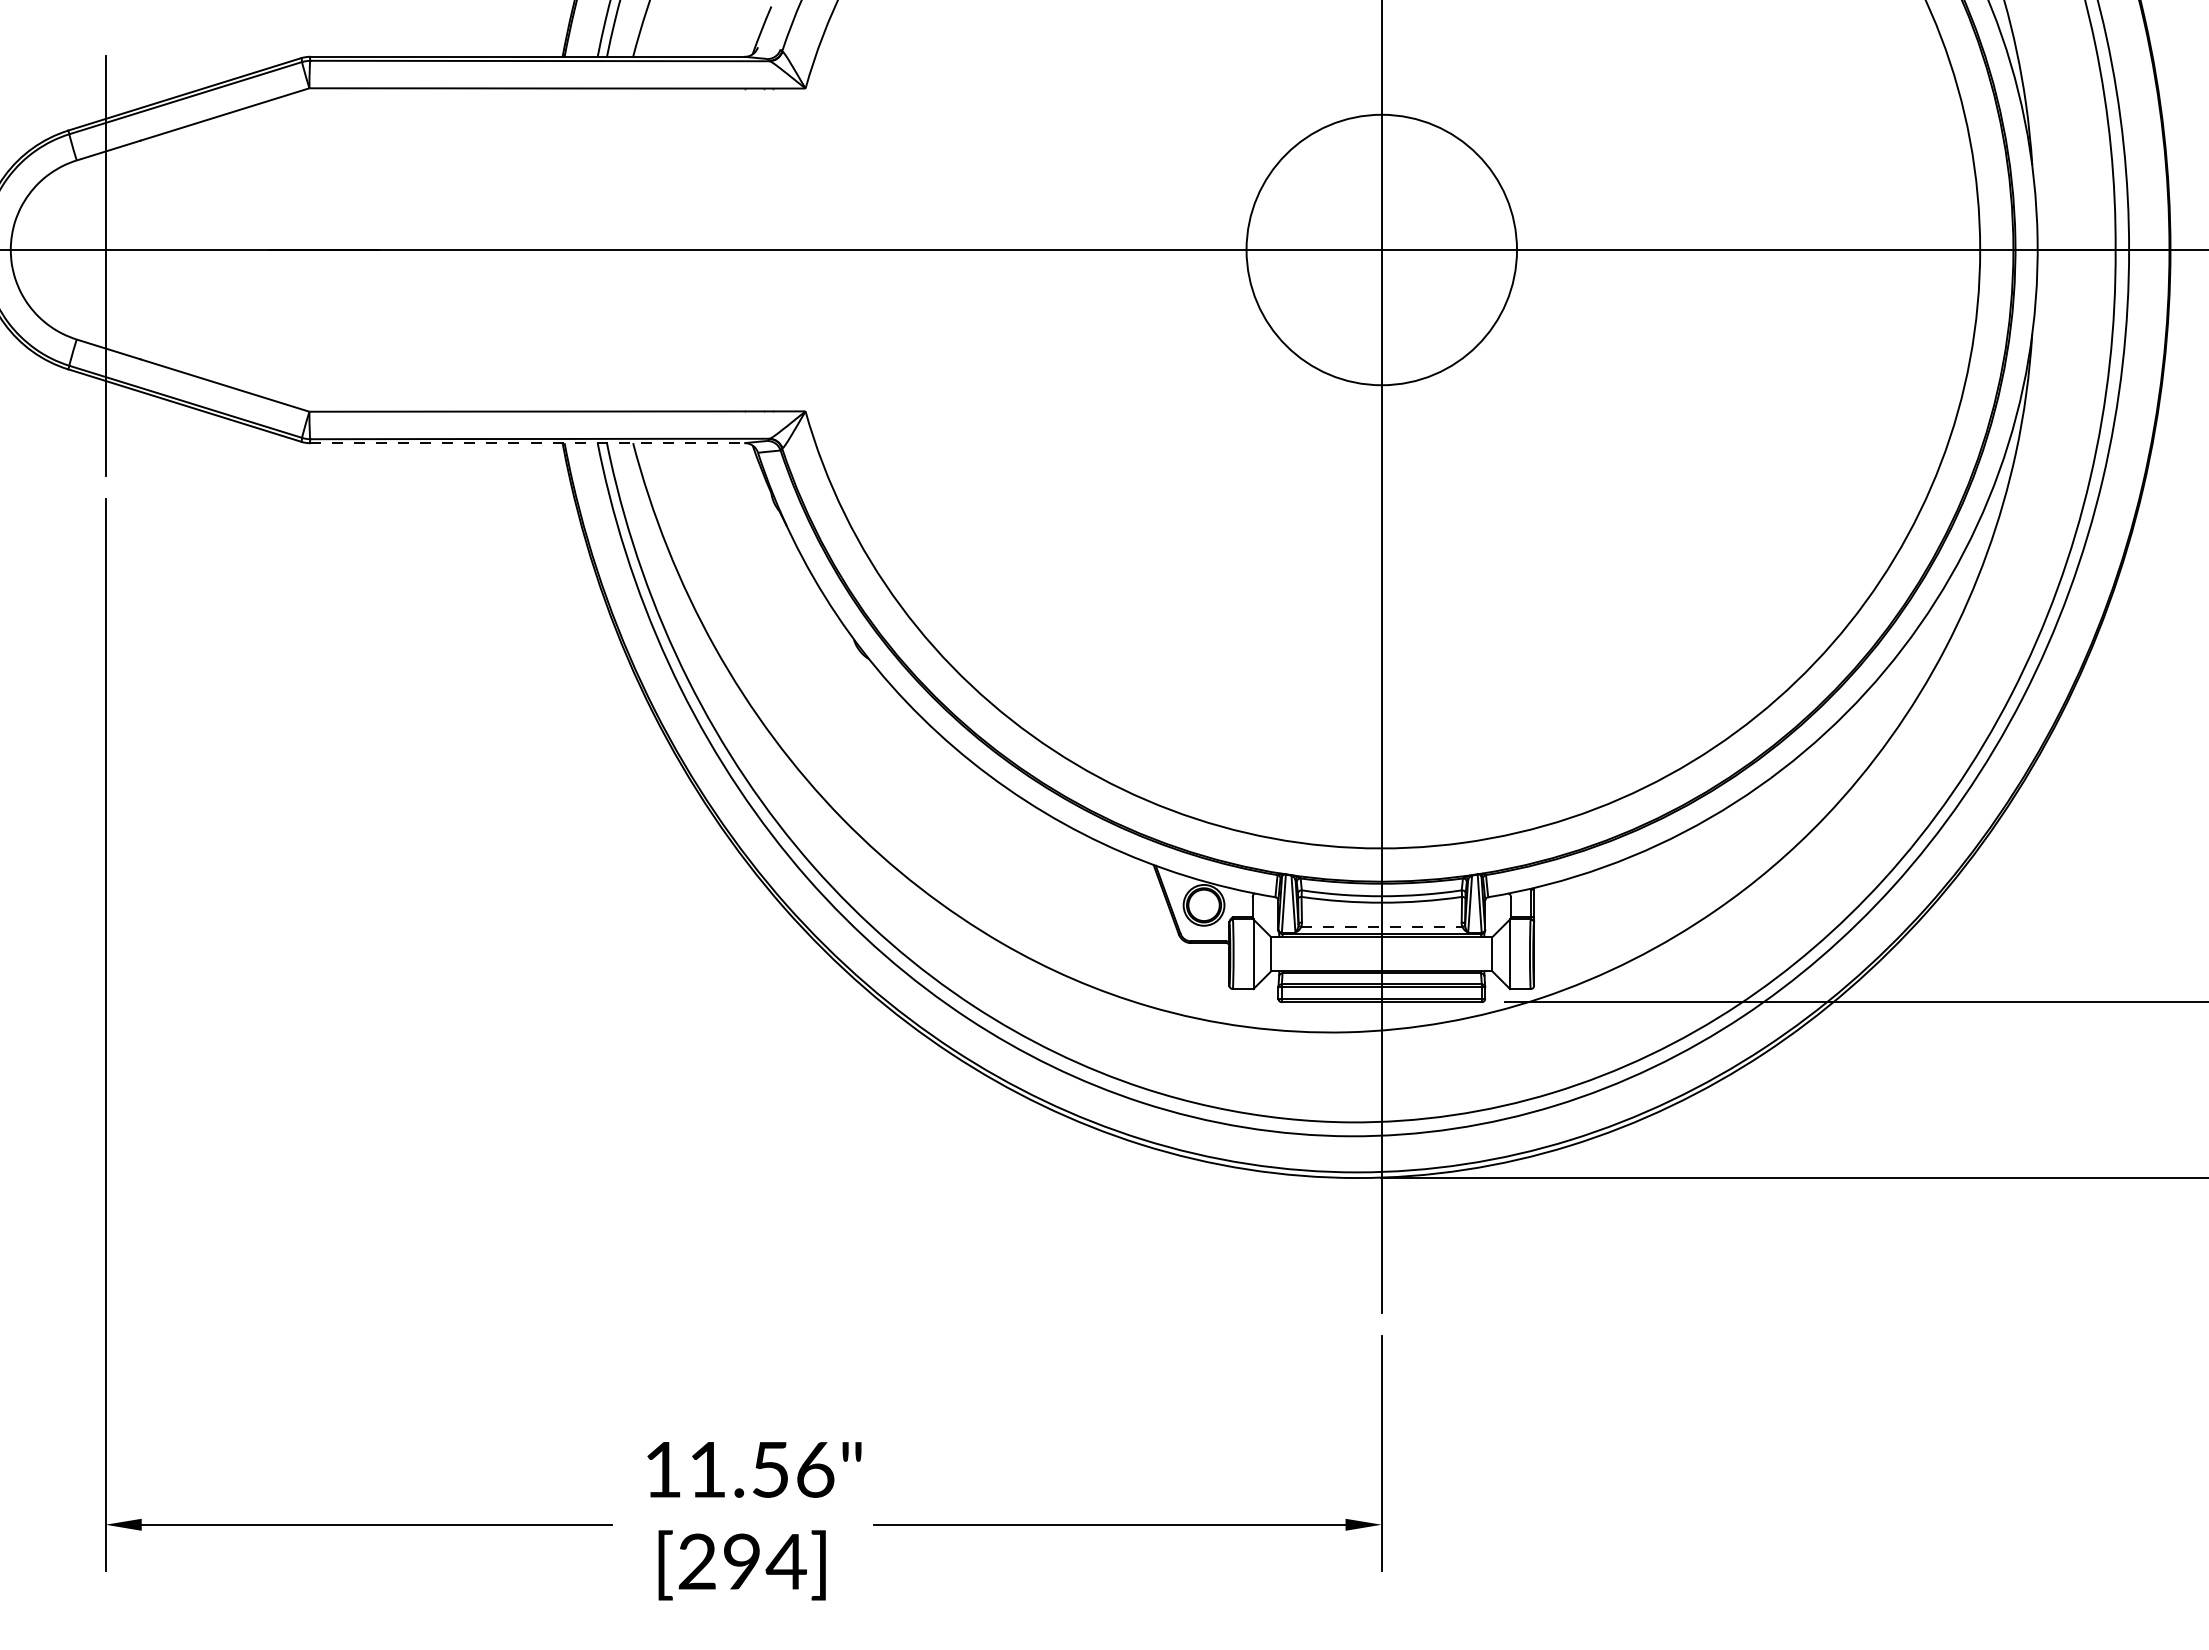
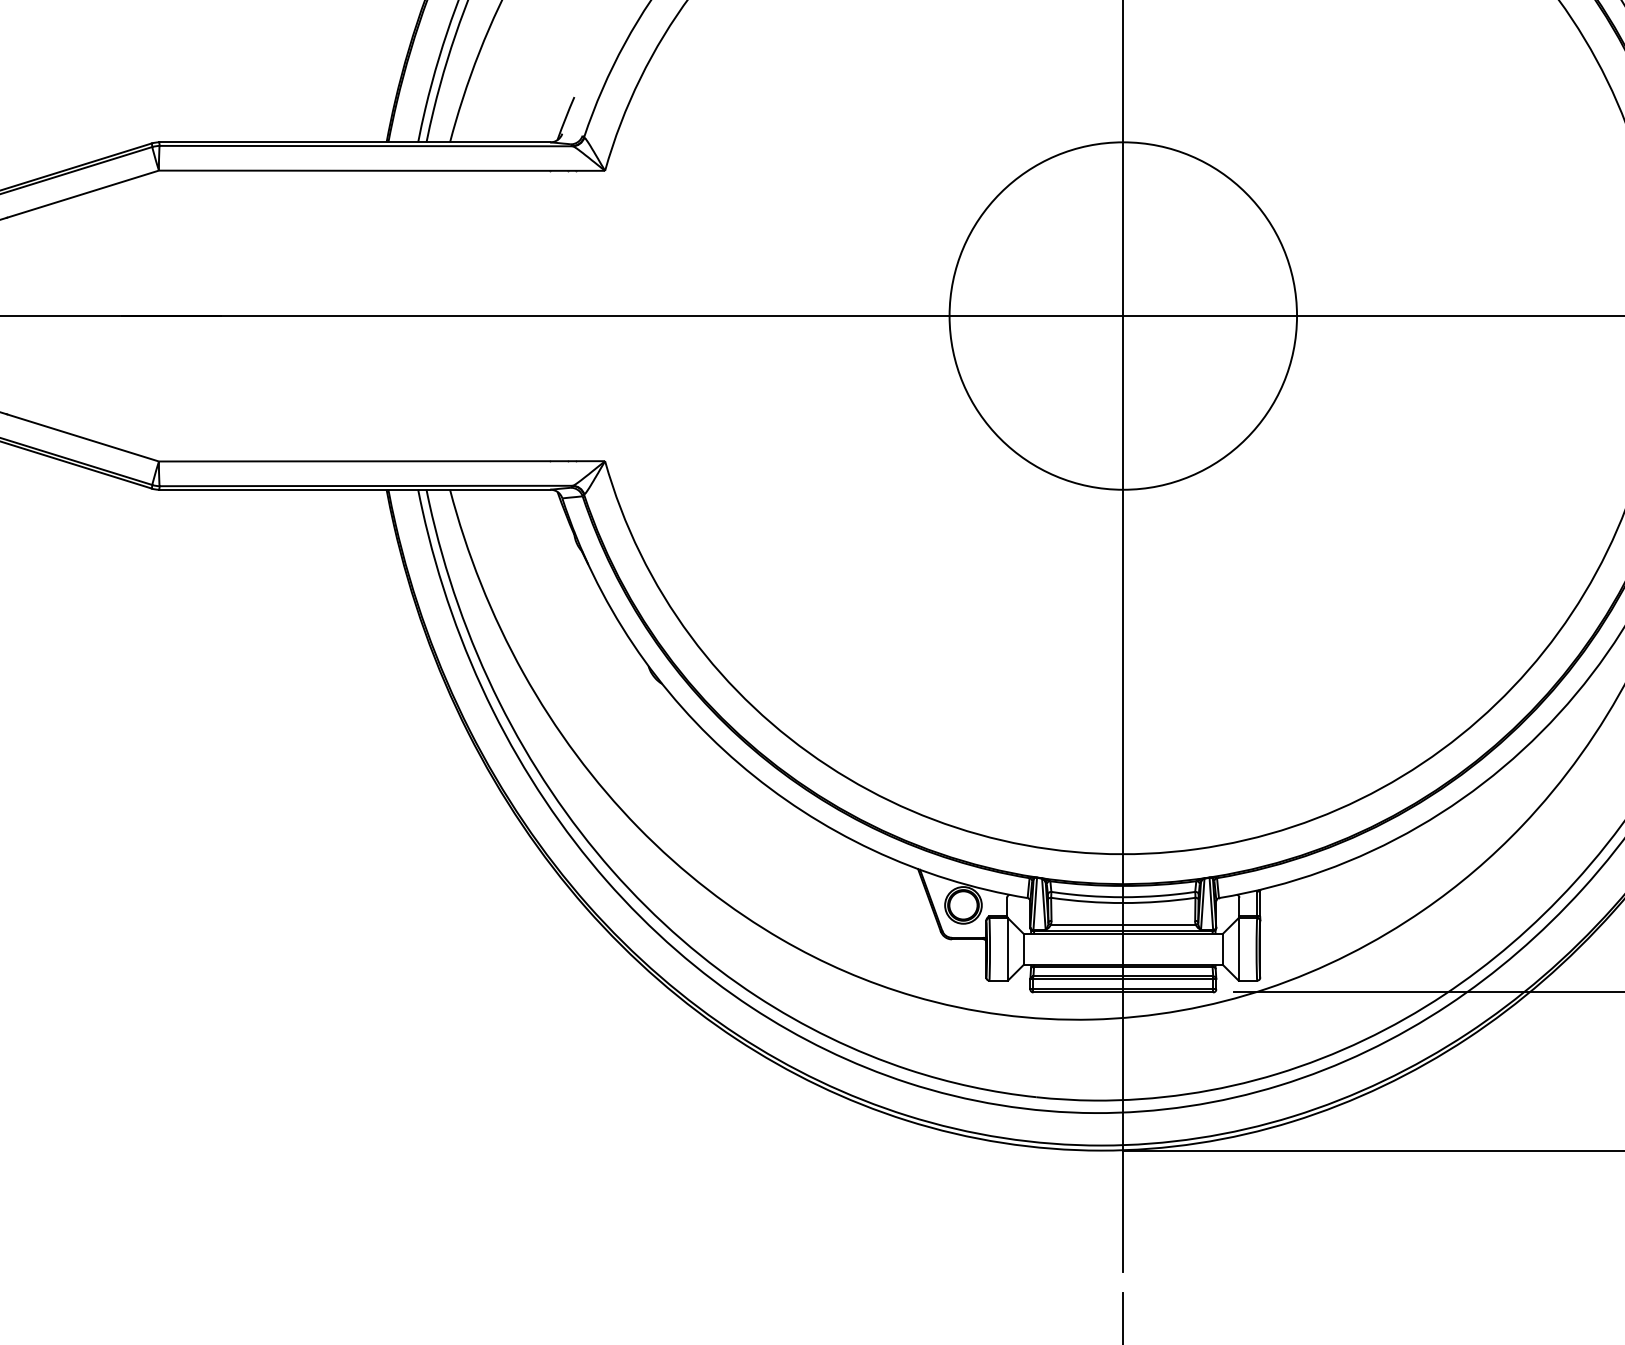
circle: (1381, 249) -> (1123, 315), size x1.43
line: (527, 443) -> (355, 490), dashed -> solid
line: (1382, 926) -> (1123, 924), dashed -> solid

